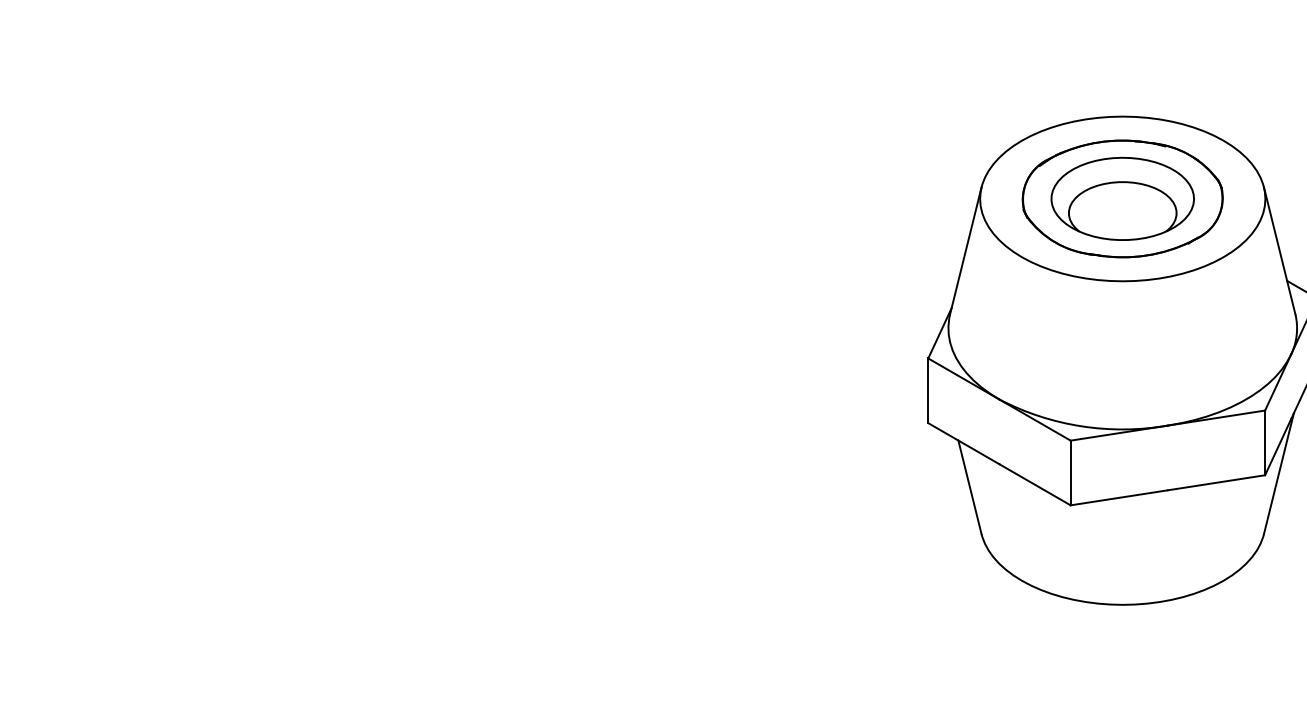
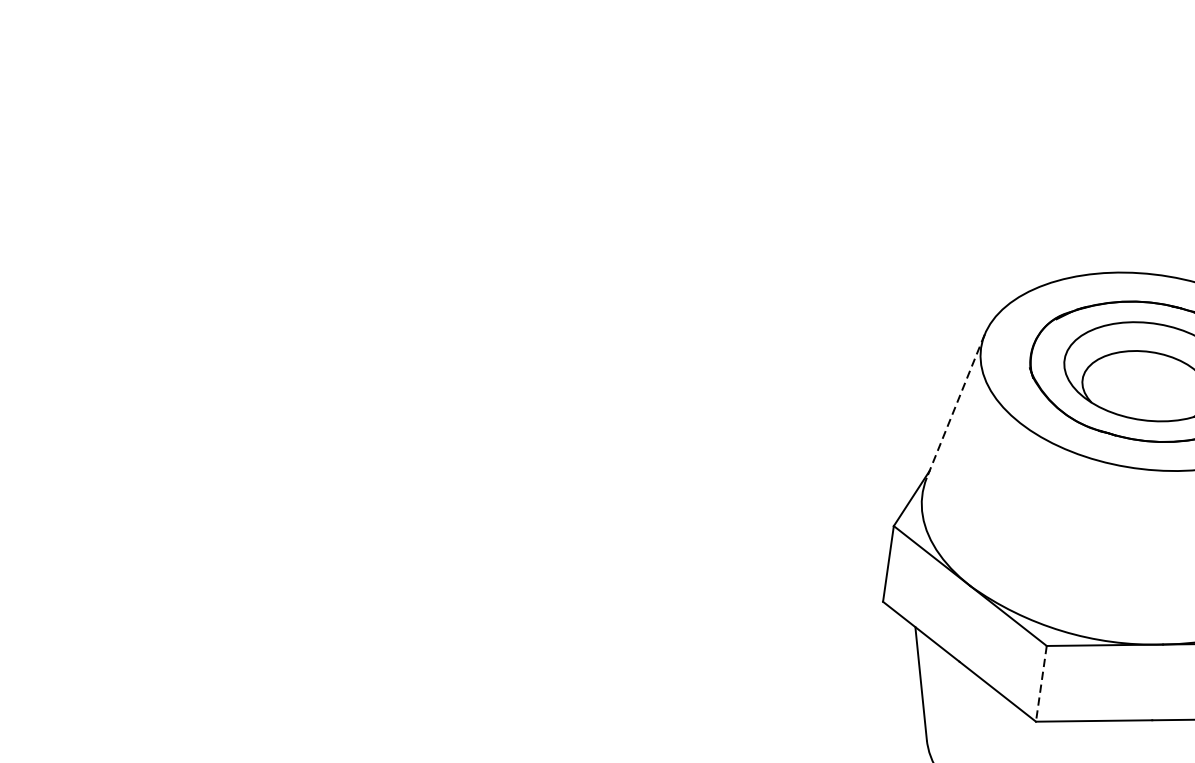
line: (965, 251) -> (955, 407), solid -> dashed
line: (1070, 473) -> (1041, 684), solid -> dashed

